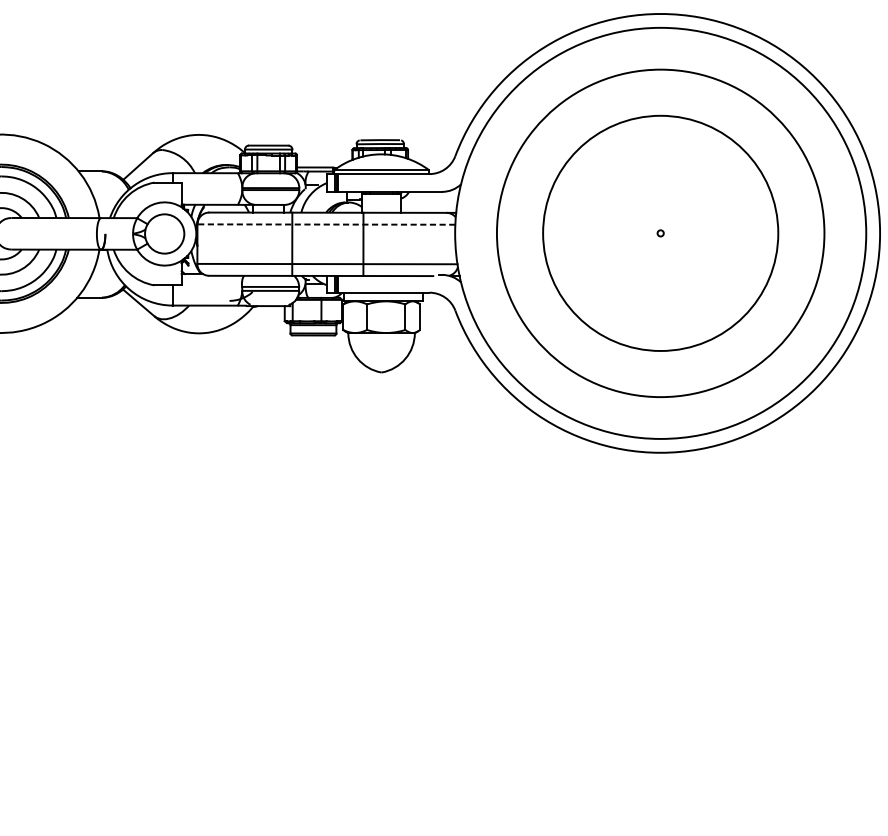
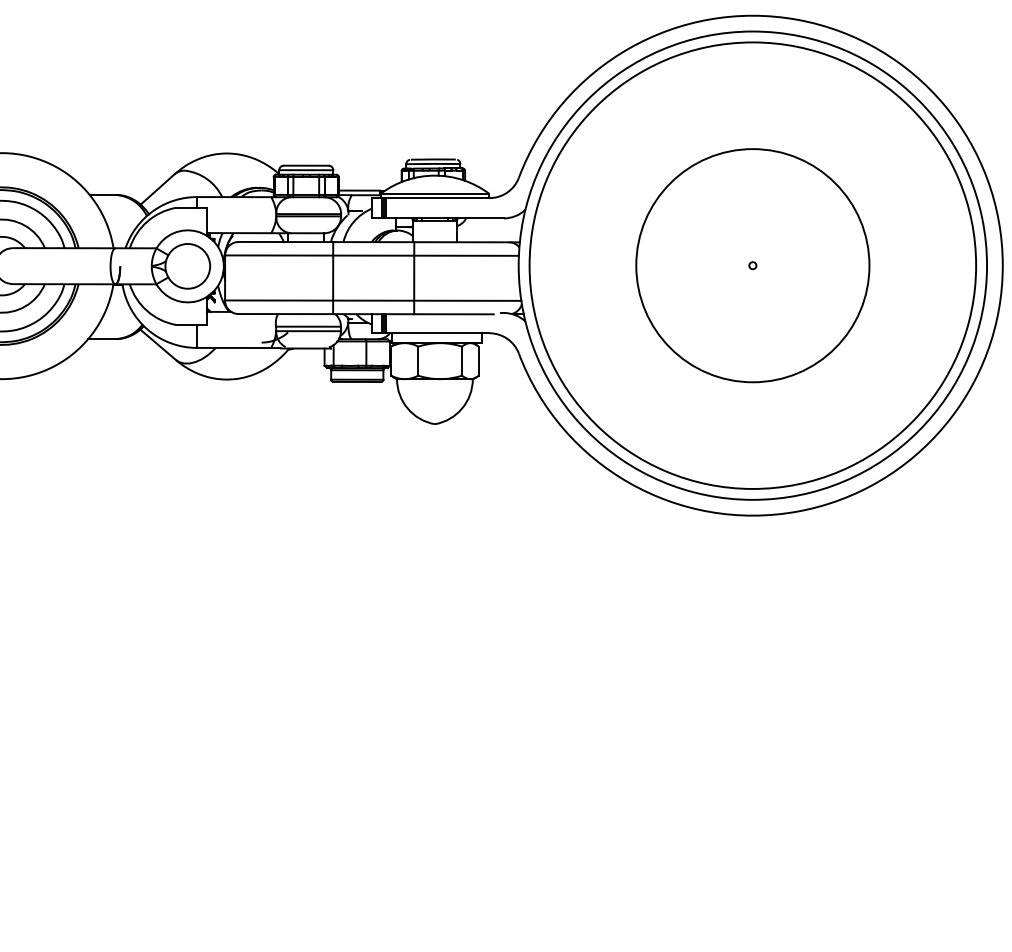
line: (326, 224) -> (372, 255), dashed -> solid
circle: (660, 233) -> (752, 265), size x0.62
circle: (660, 233) -> (752, 265), size x1.67

